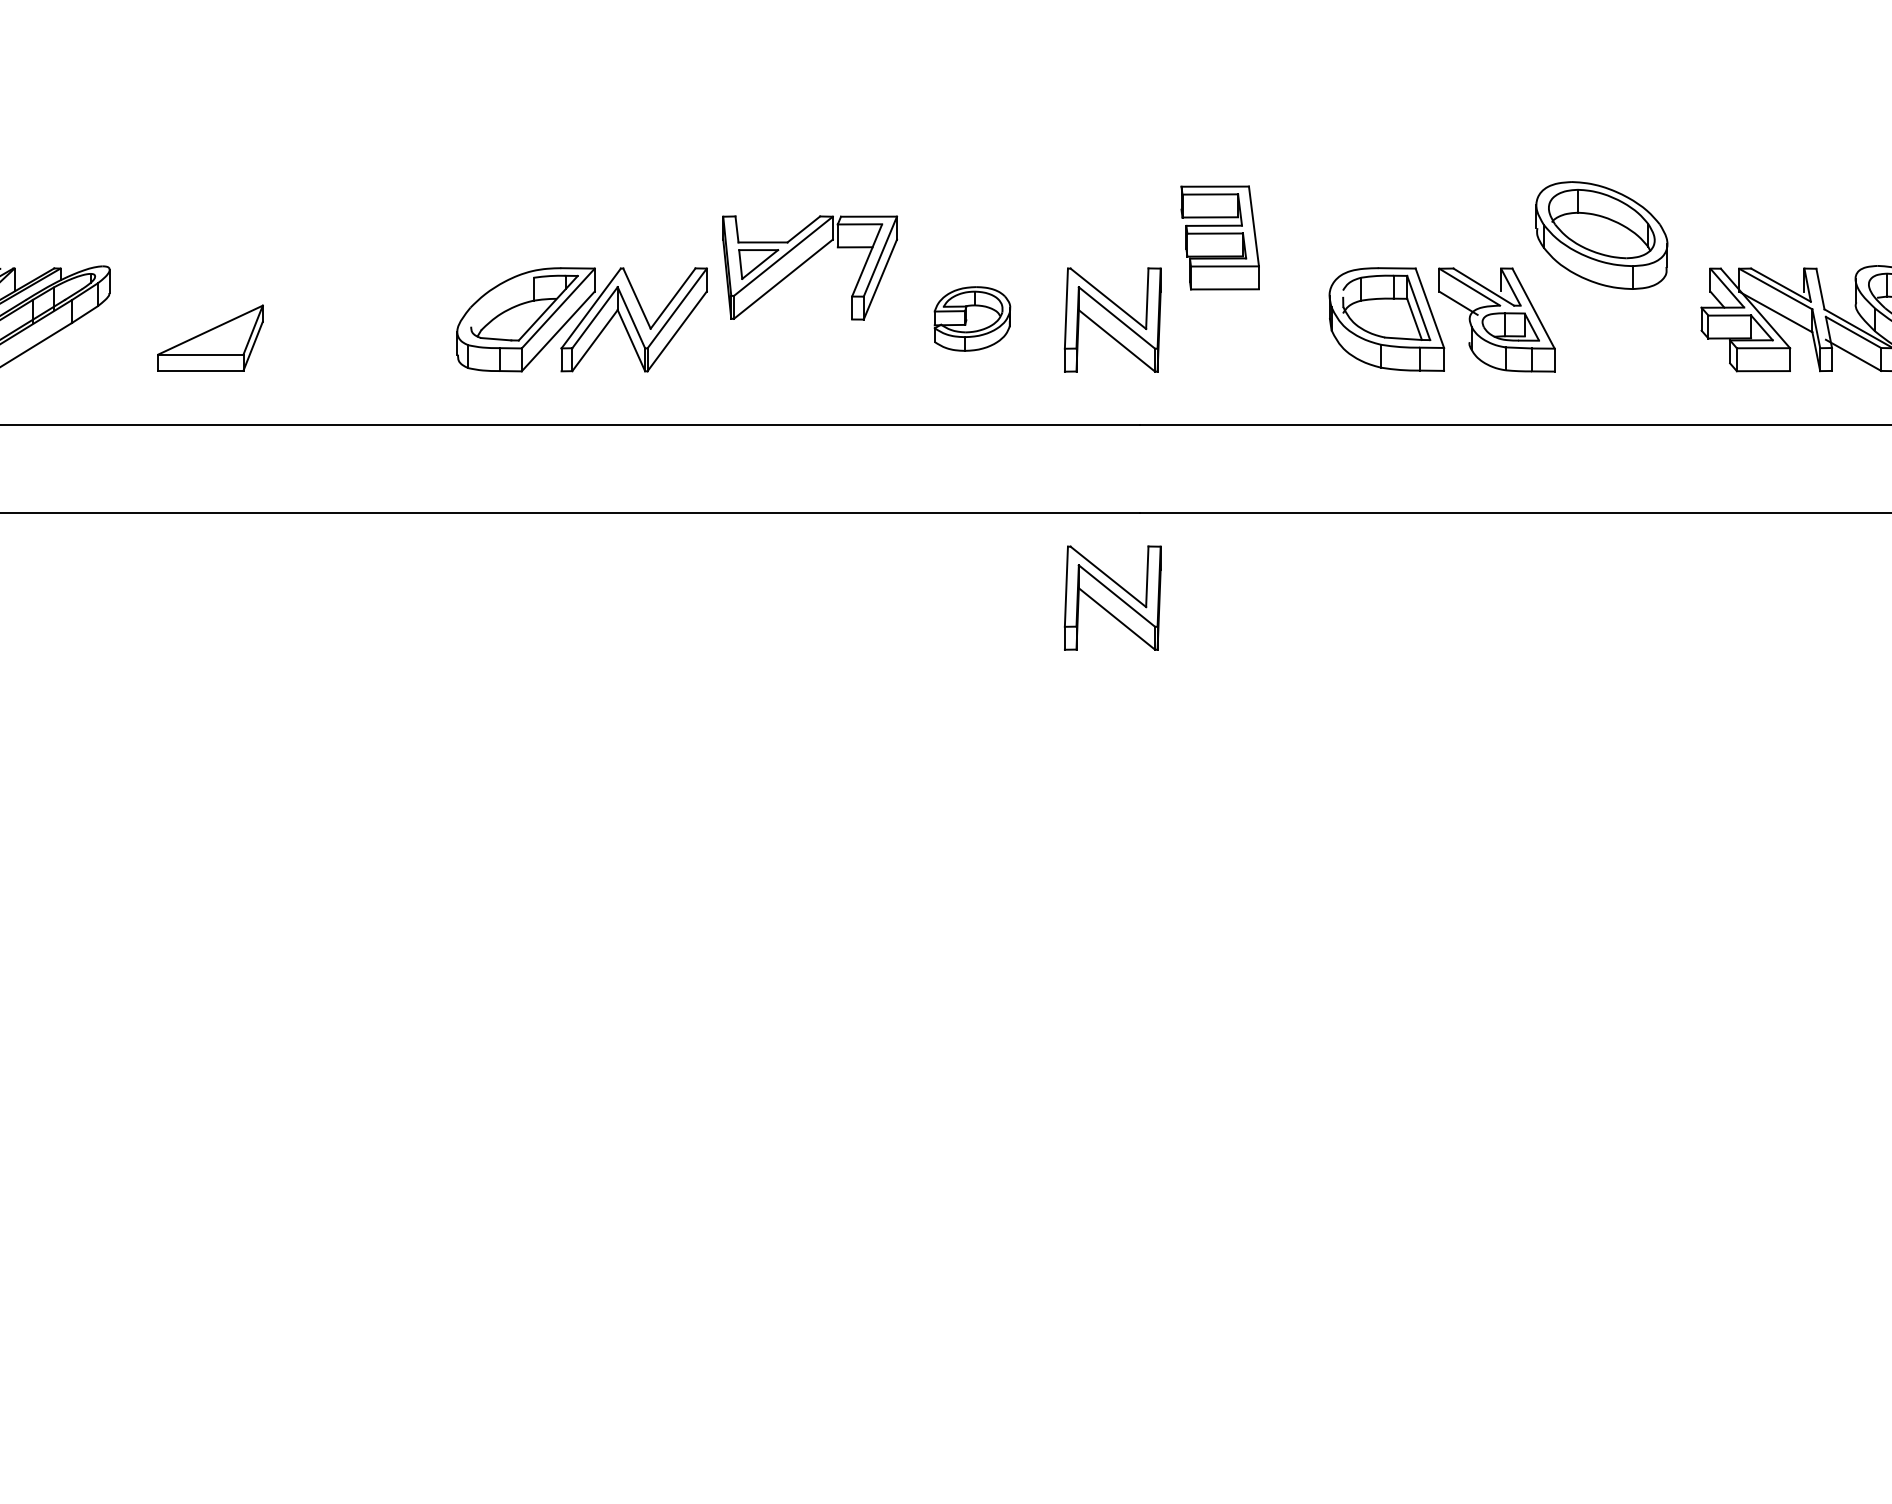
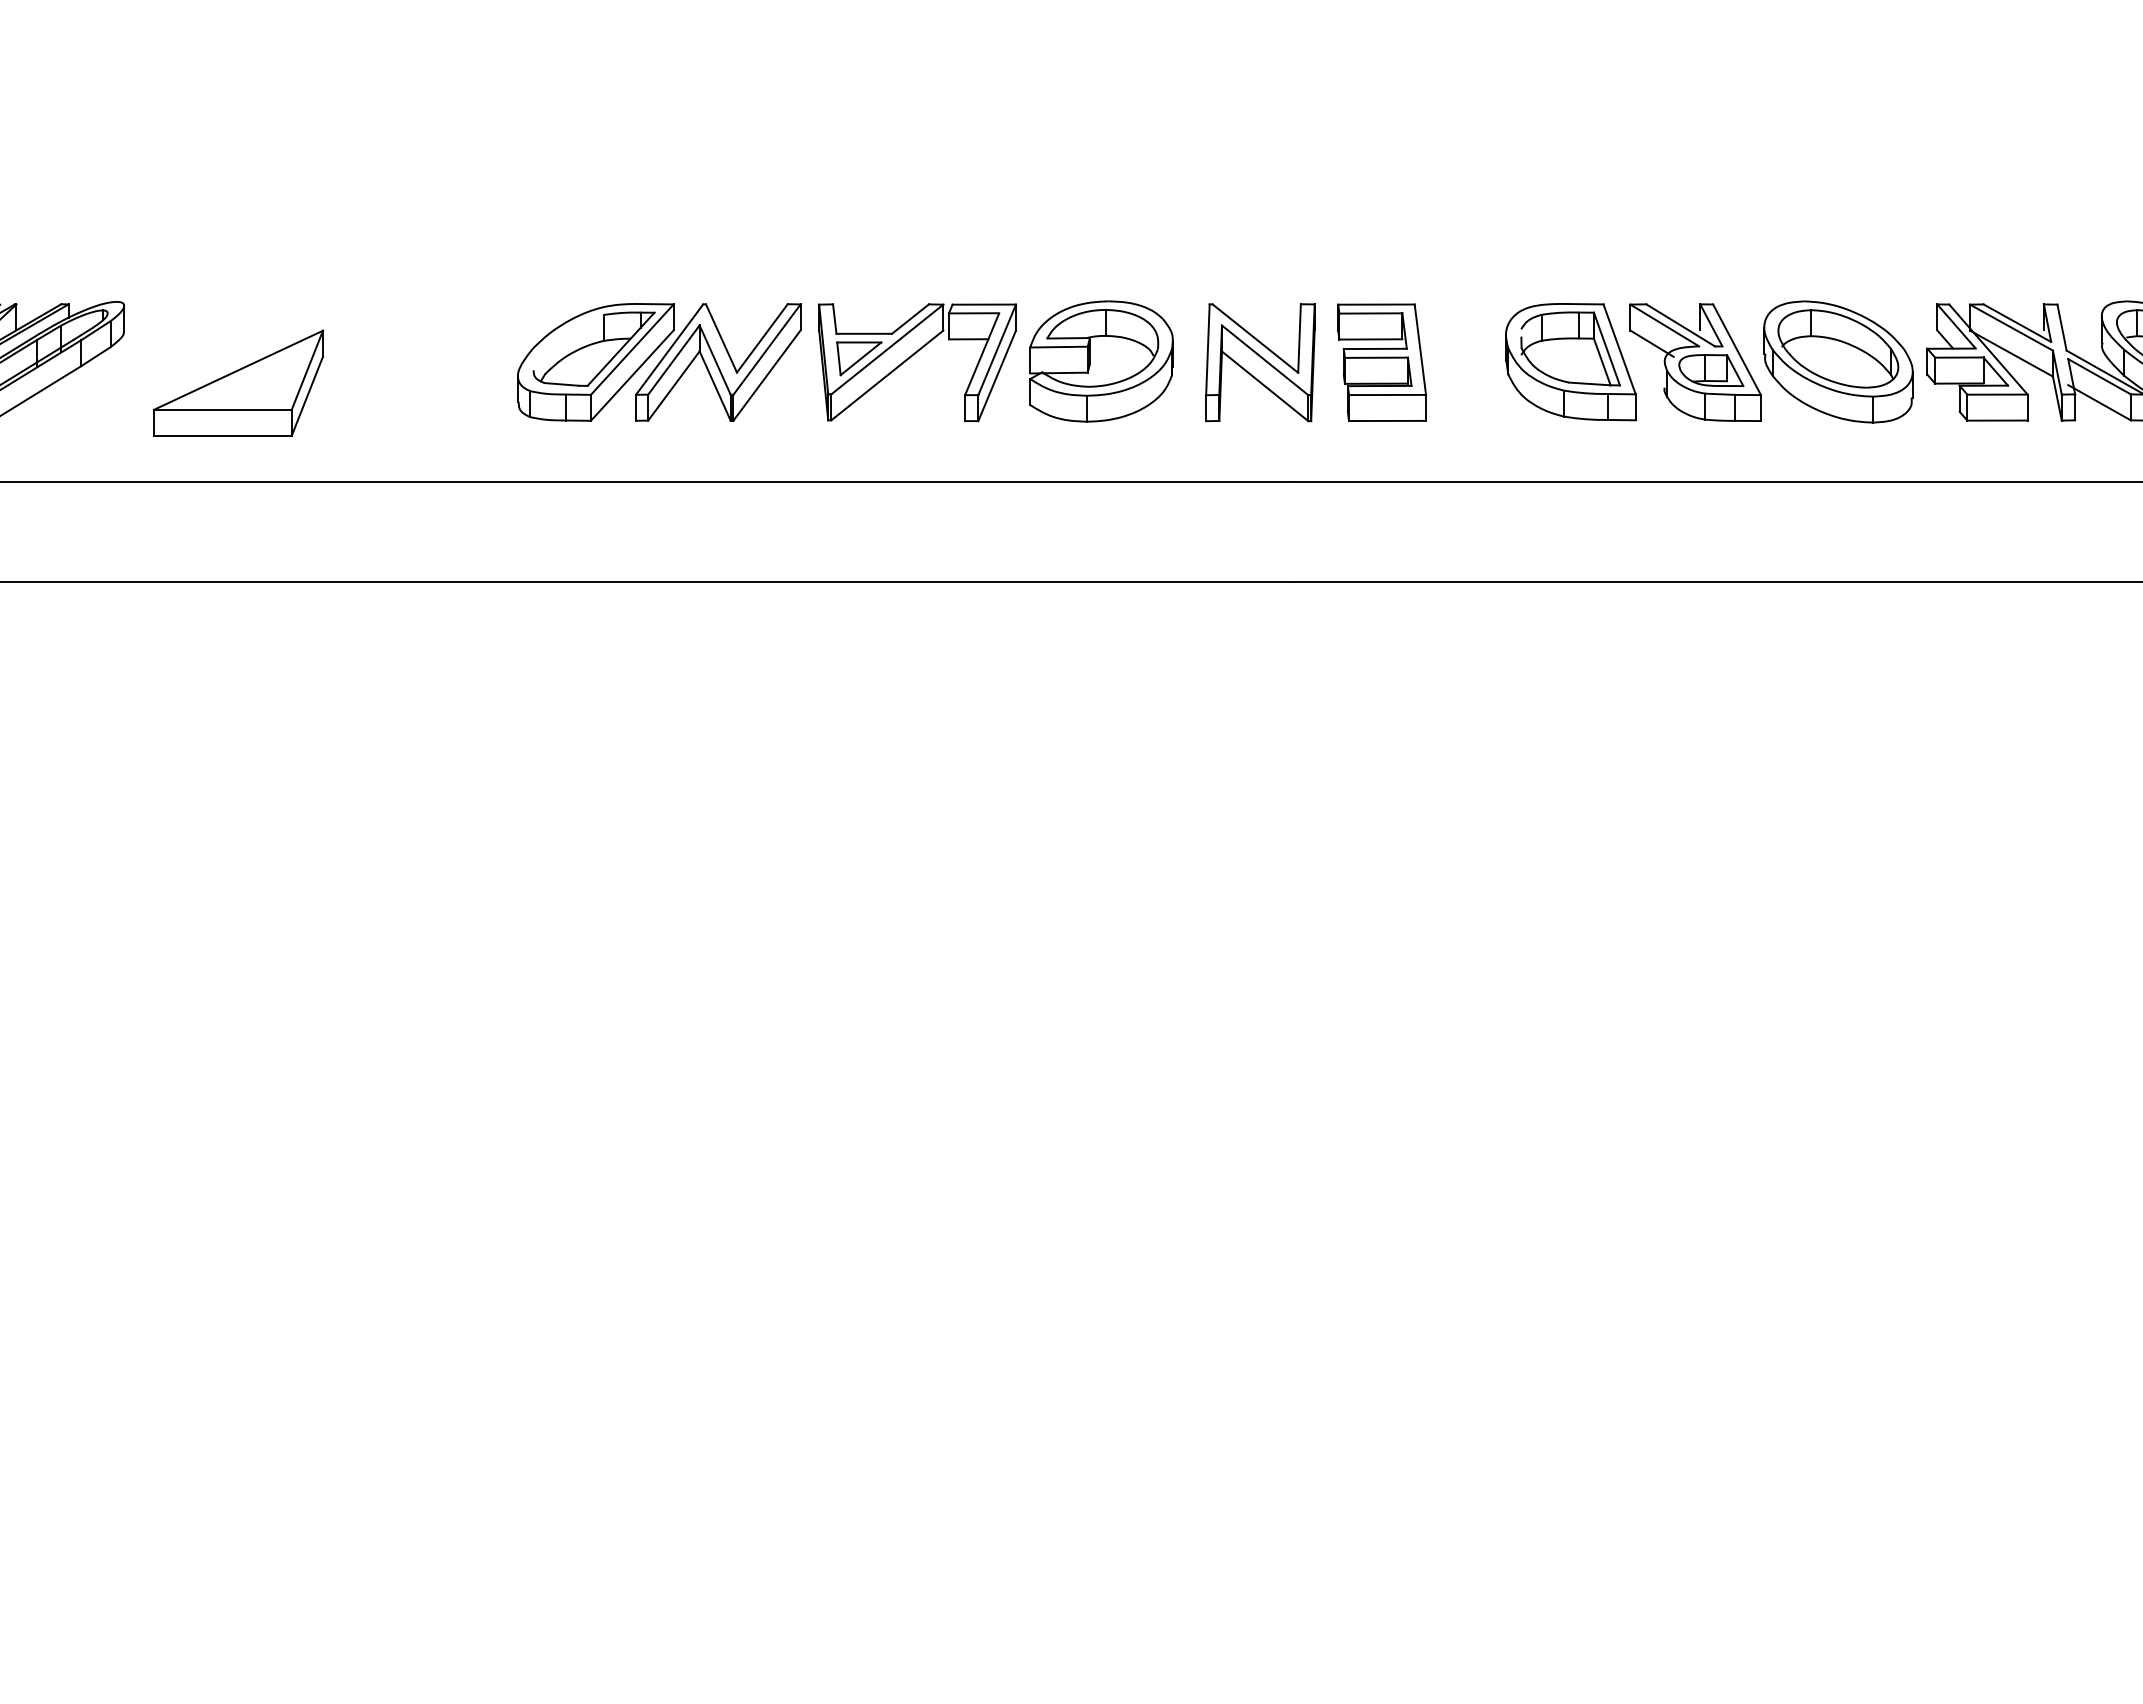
part: (1601, 235) -> (1838, 361), moved
part: (1219, 237) -> (1381, 362), moved
part: (805, 262) -> (912, 356), moved
part: (972, 318) -> (1101, 361), size x1.67
part: (210, 337) -> (238, 382), size x1.43
part: (1112, 597) -> (1260, 677), removed

